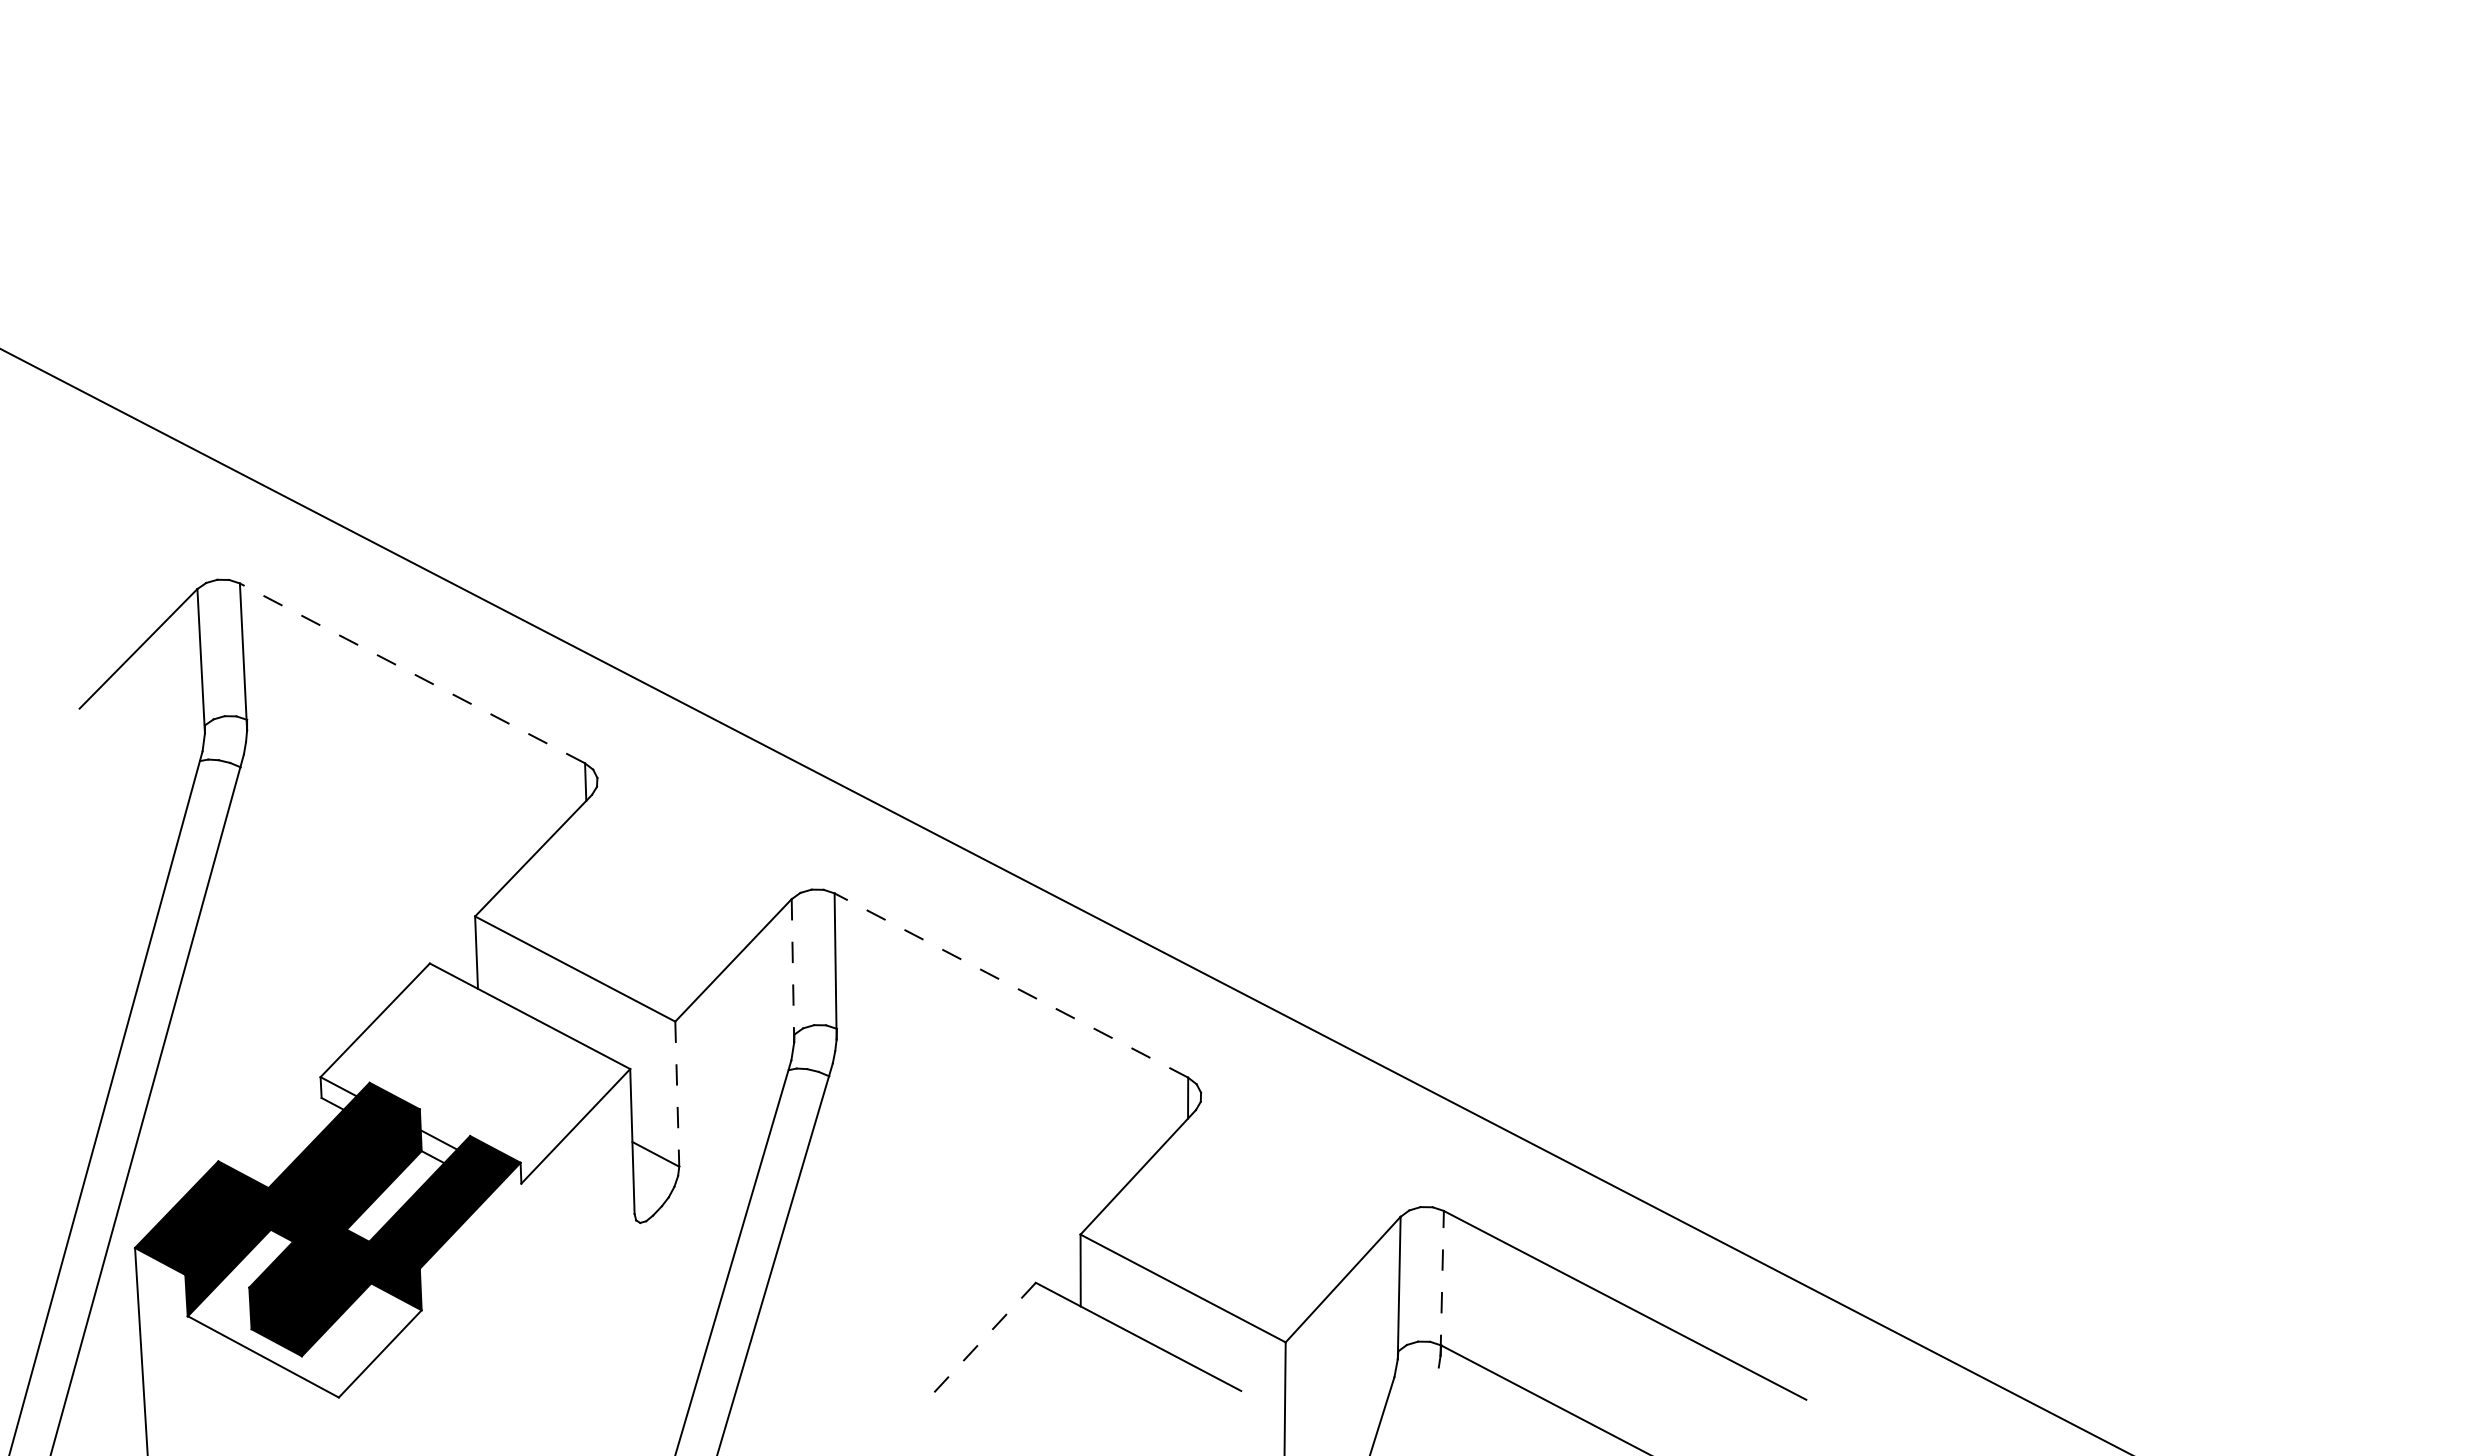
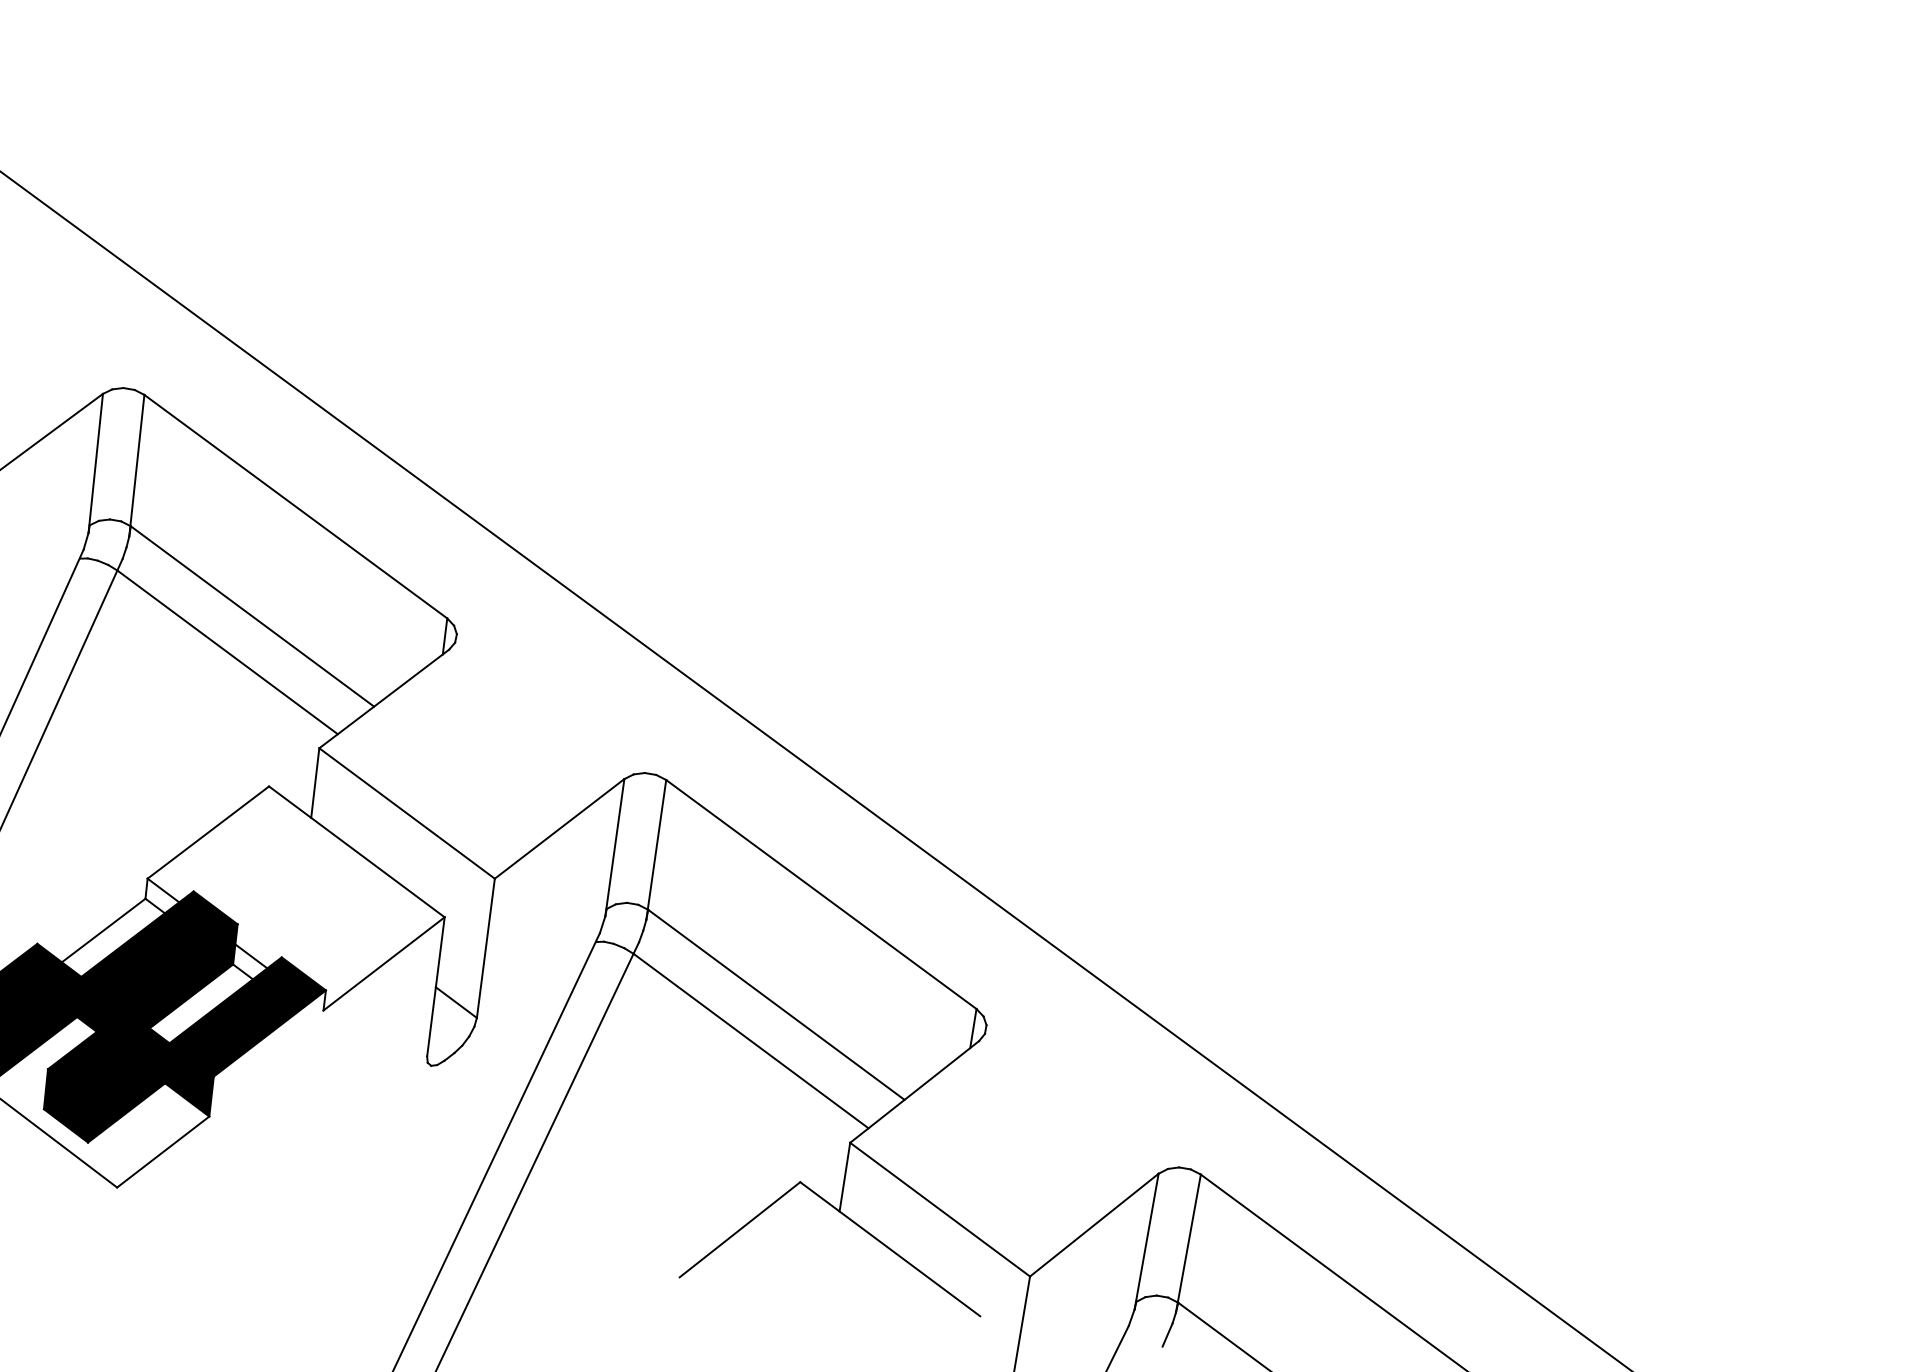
line: (412, 673) -> (295, 506), dashed -> solid
line: (385, 792) -> (252, 616), added
line: (365, 833) -> (226, 652), added
line: (792, 970) -> (614, 847), dashed -> solid
line: (1010, 985) -> (820, 894), dashed -> solid
line: (677, 1094) -> (486, 948), dashed -> solid
line: (983, 1105) -> (776, 1004), added
line: (283, 1137) -> (103, 930), added
line: (963, 1146) -> (751, 1041), added
line: (1442, 1283) -> (1188, 1243), dashed -> solid
line: (981, 1341) -> (739, 1230), dashed -> solid
line: (1435, 1379) -> (1167, 1334), added

